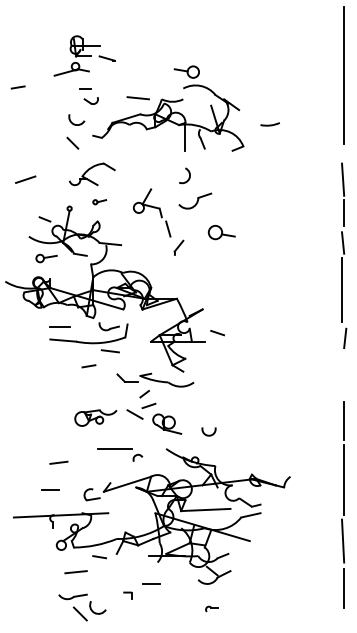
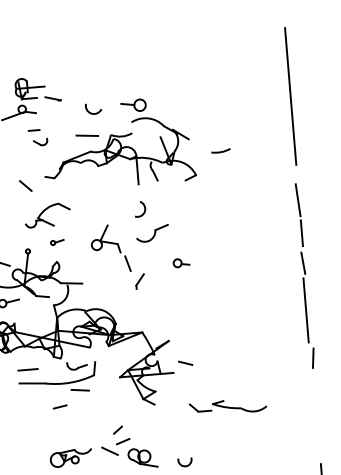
arc: (74, 123) -> (91, 112), moved
part: (221, 232) -> (181, 262), size x0.6
part: (155, 379) -> (228, 406), moved
line: (344, 420) -> (319, 440), removed

